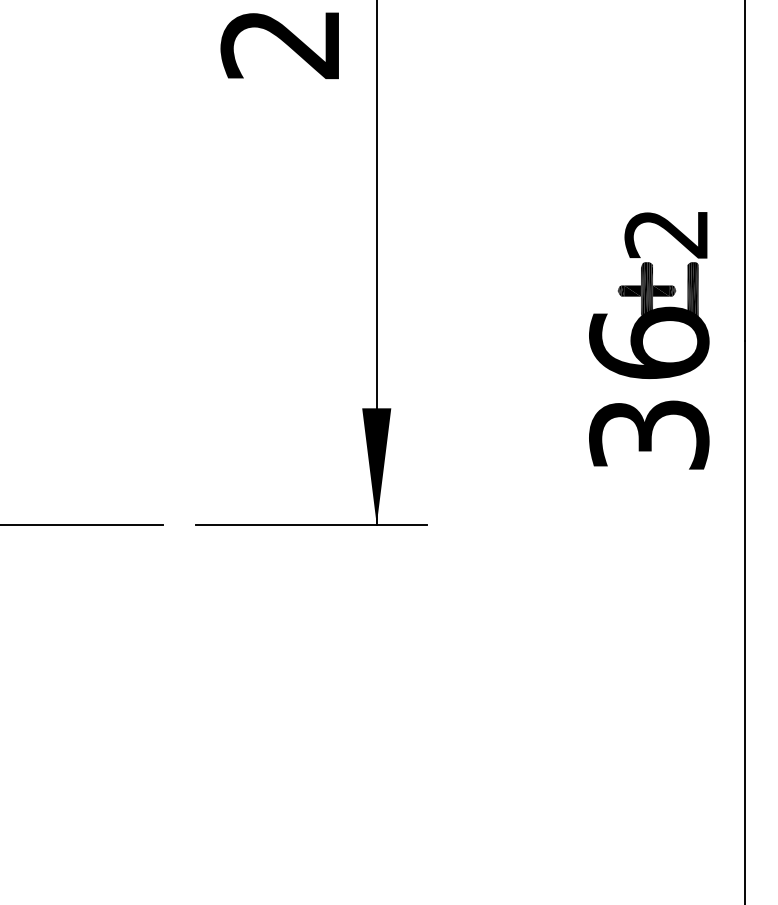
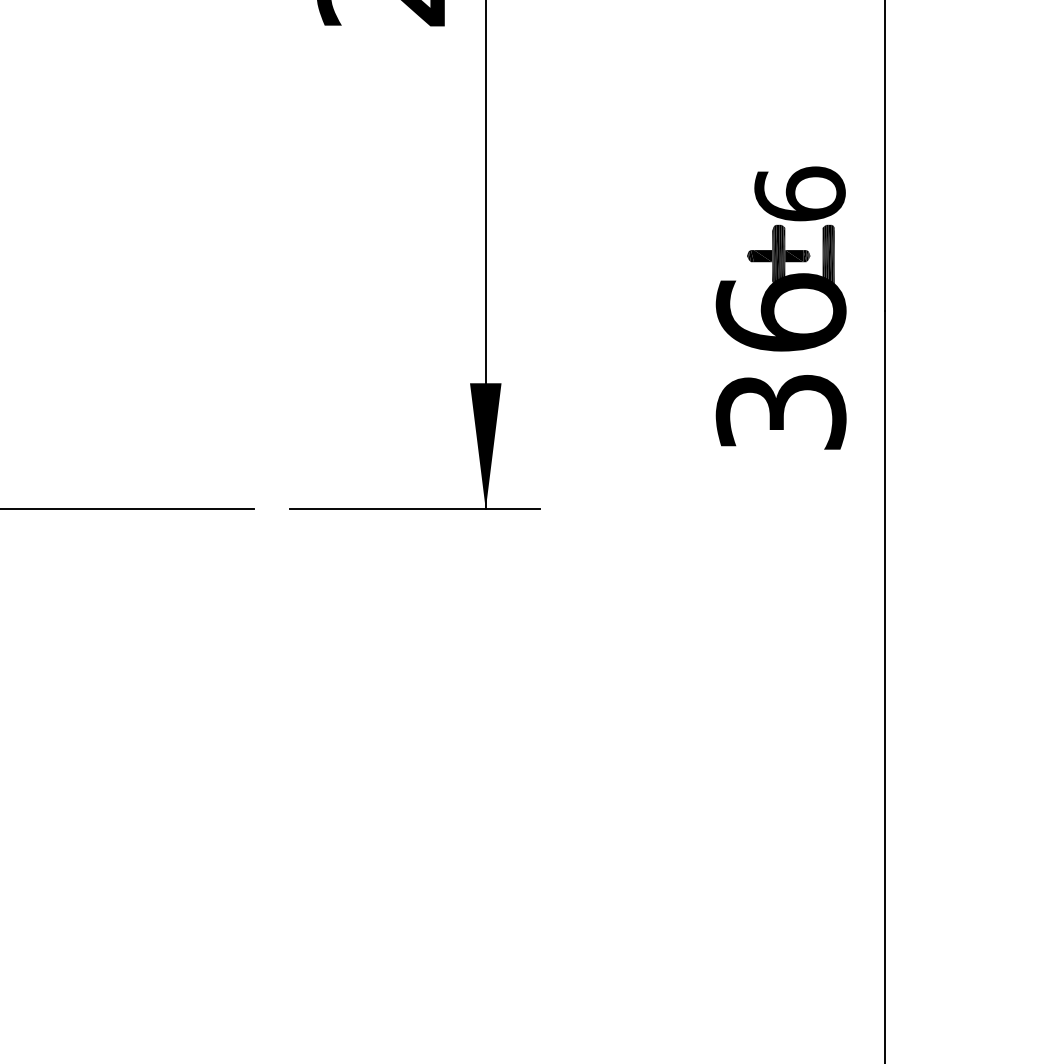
text: (666, 233) -> (799, 193), 2 -> 6

